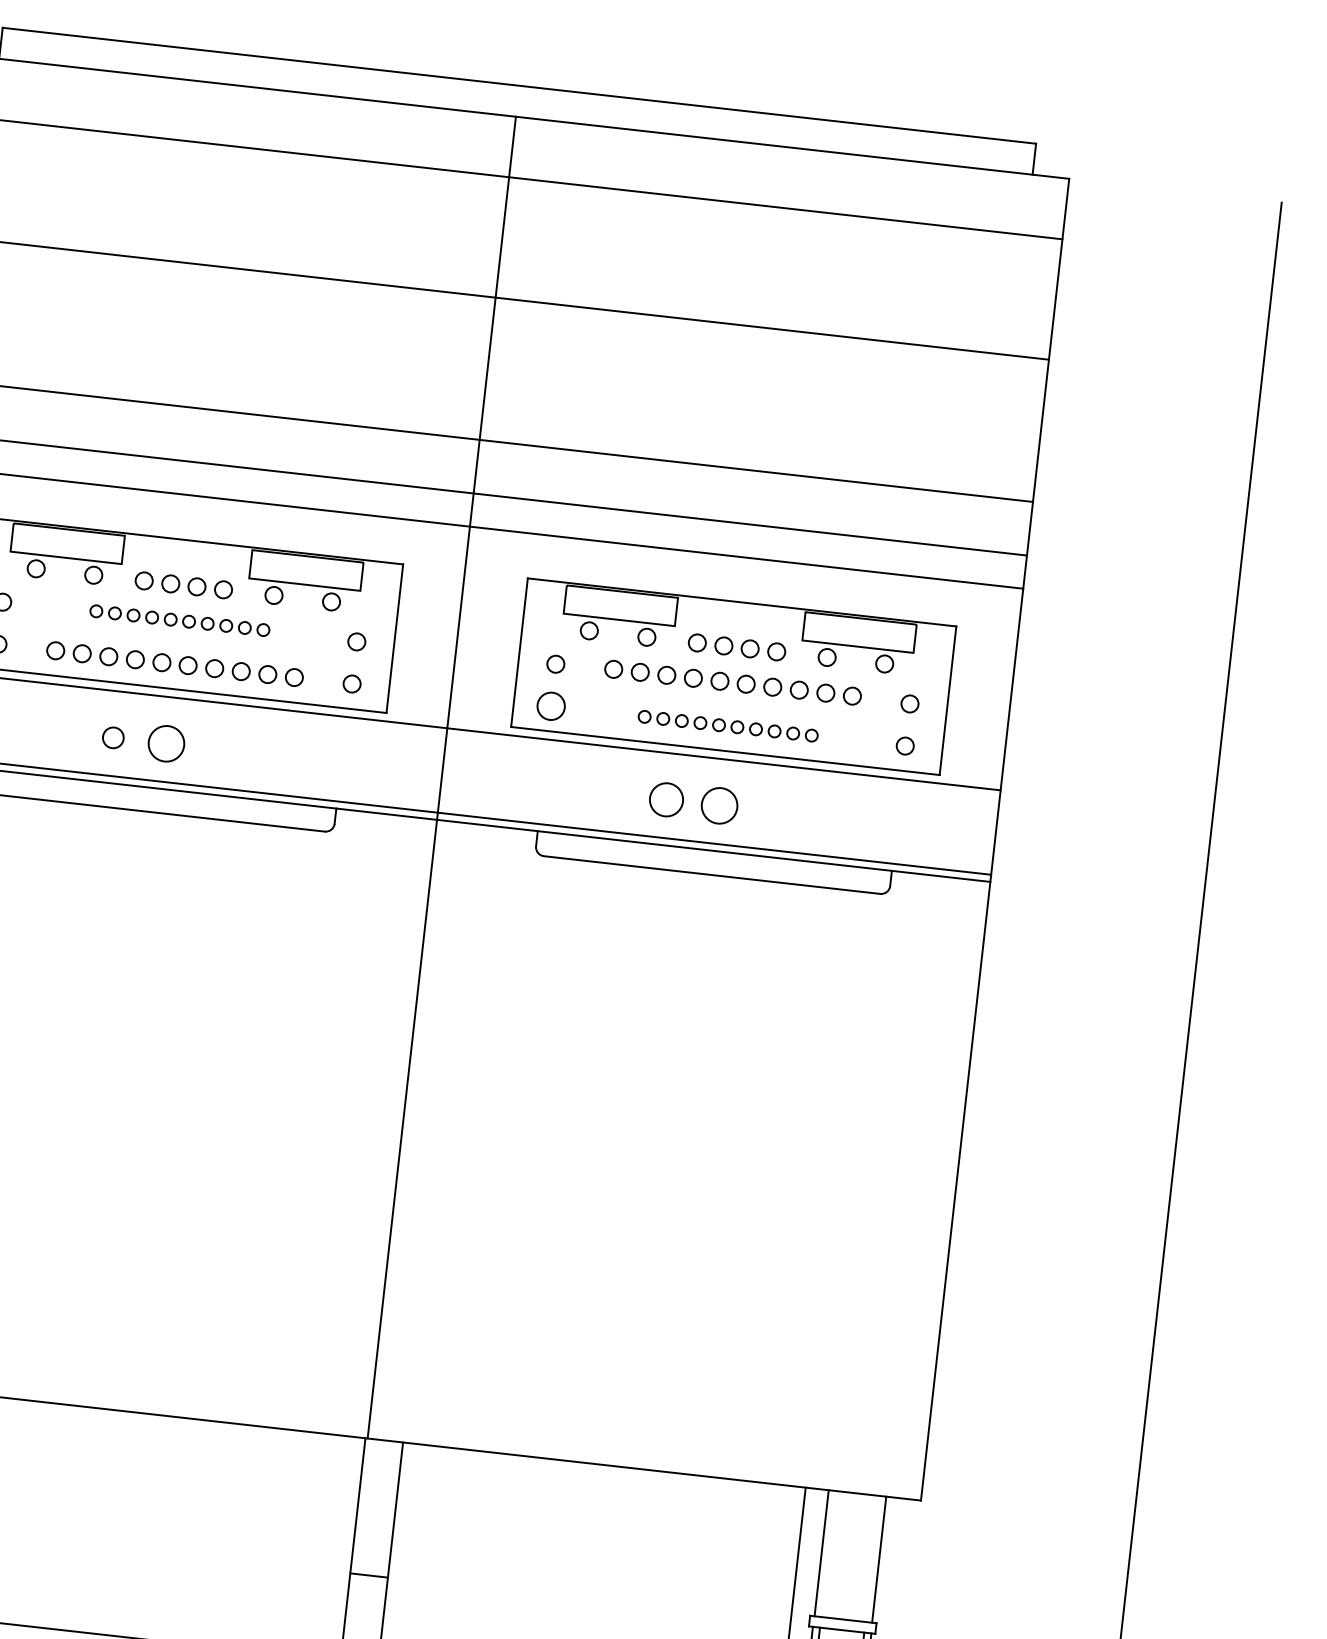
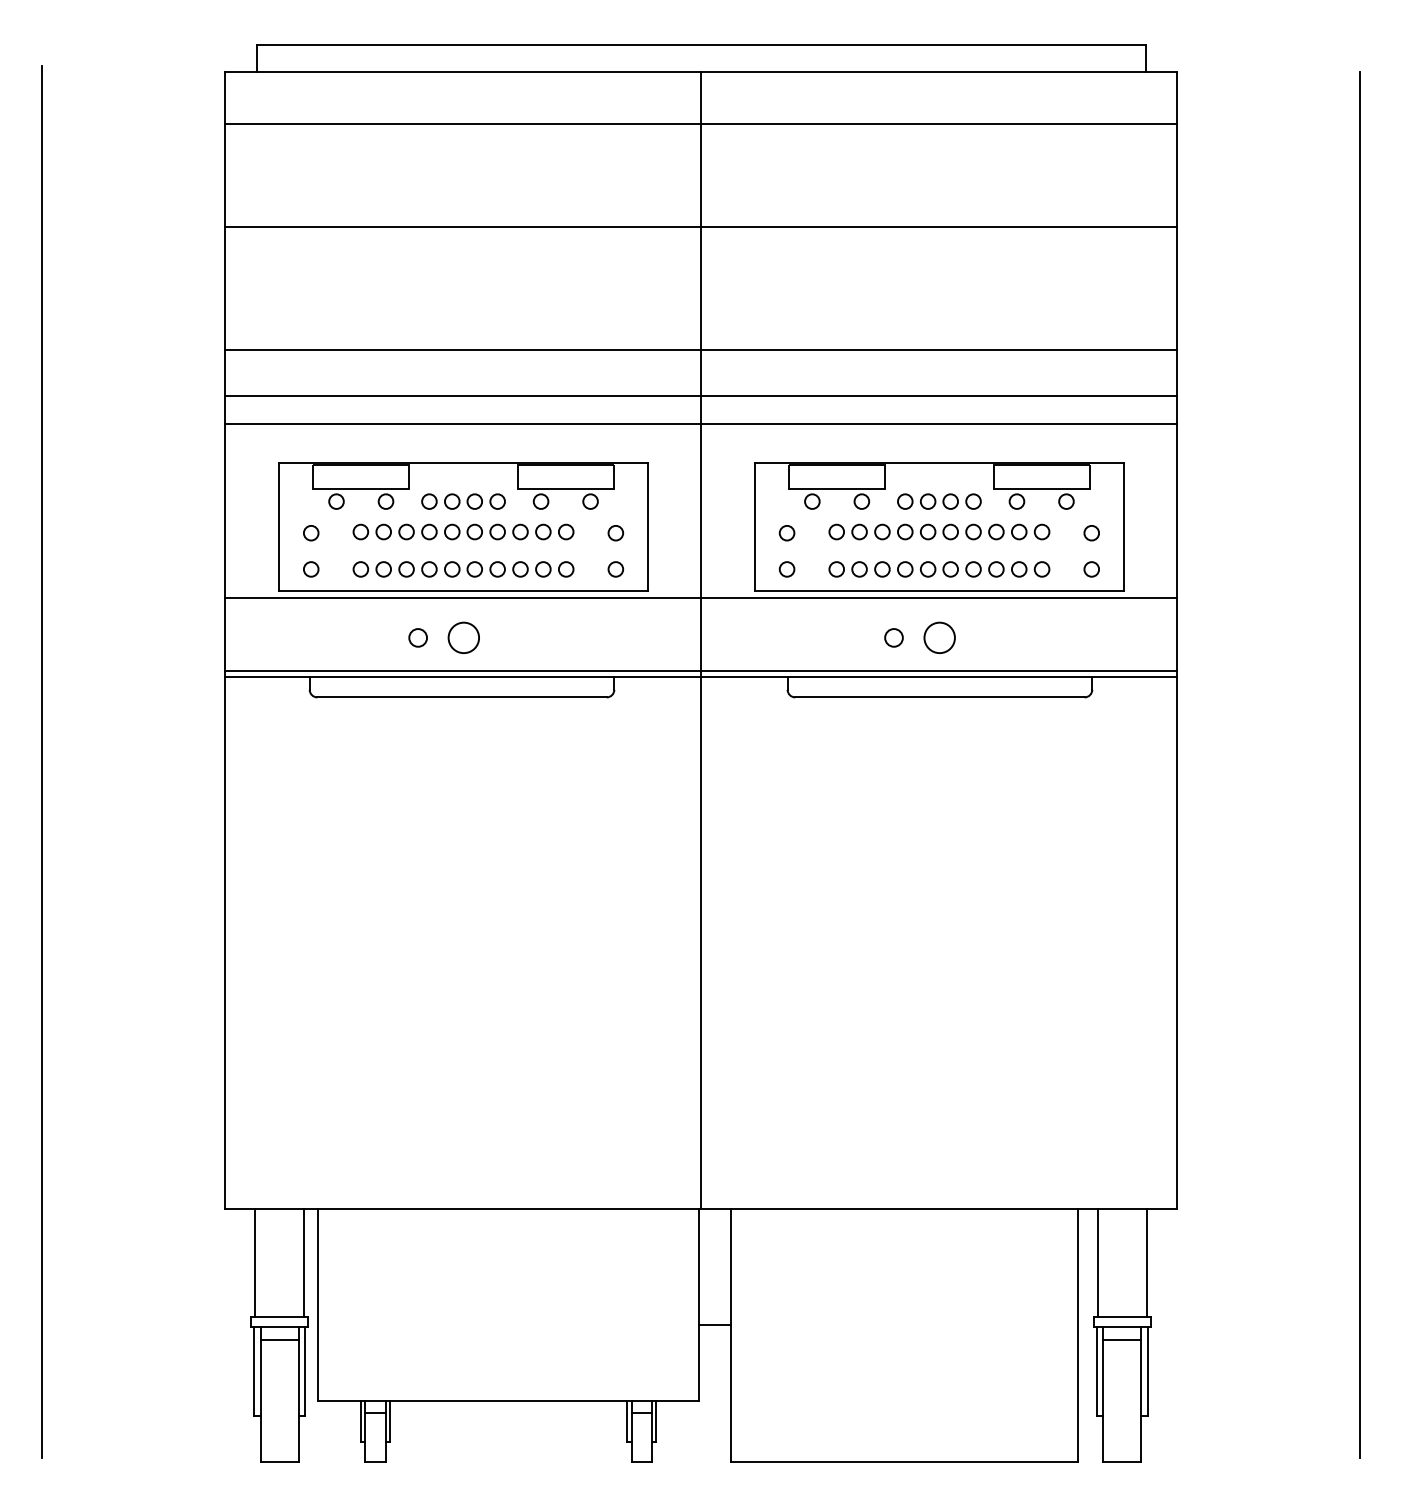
part: (179, 620) -> (463, 531), size x1.43
circle: (550, 706) -> (786, 569), size x0.62
part: (728, 726) -> (939, 569), size x1.43
circle: (665, 799) -> (893, 637), size x0.62

